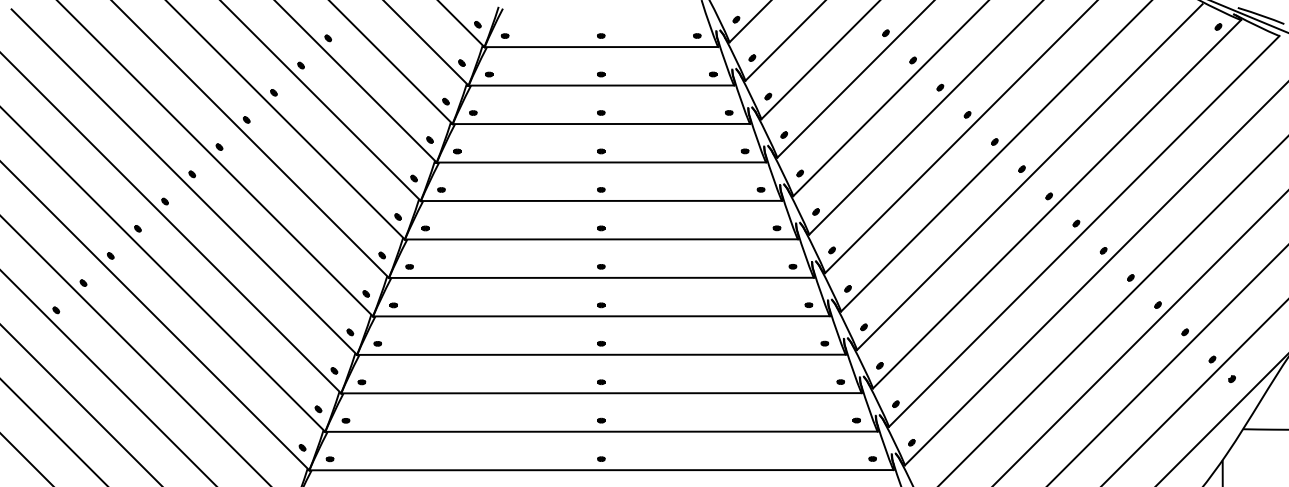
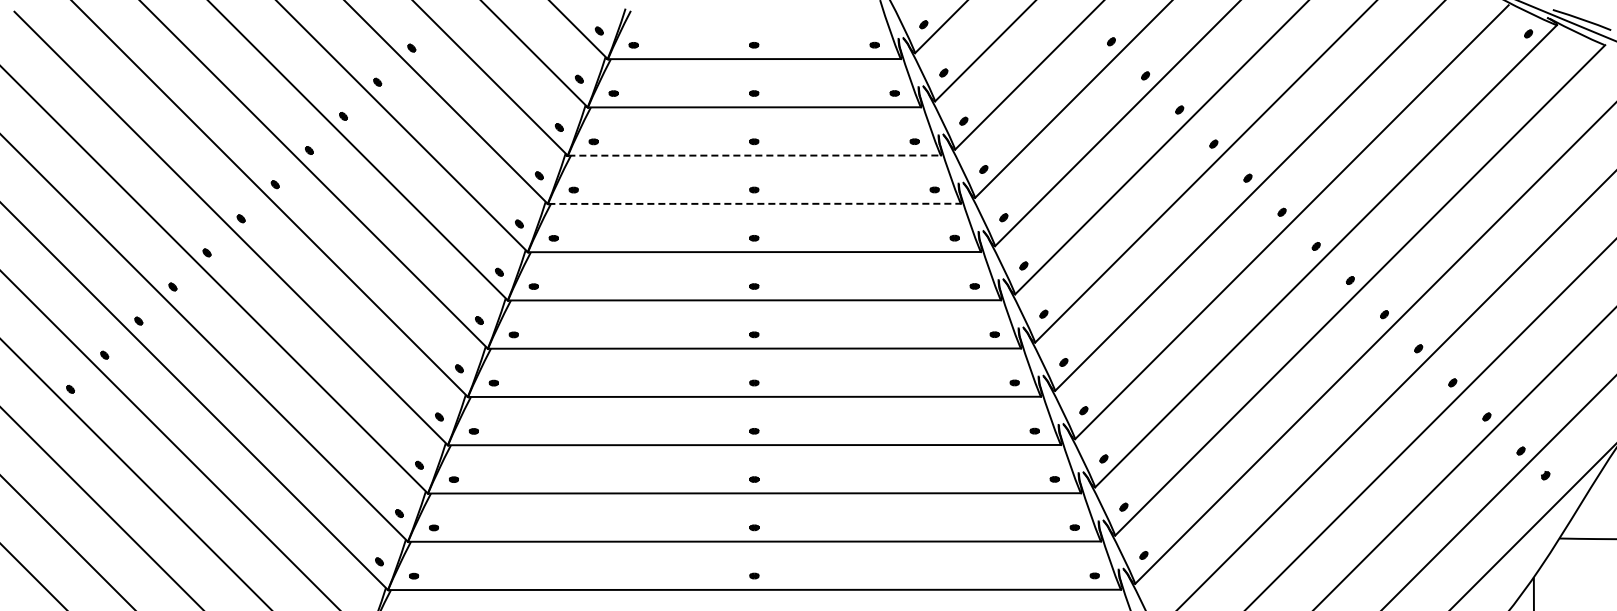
line: (602, 123) -> (755, 155), solid -> dashed
line: (602, 162) -> (755, 203), solid -> dashed

